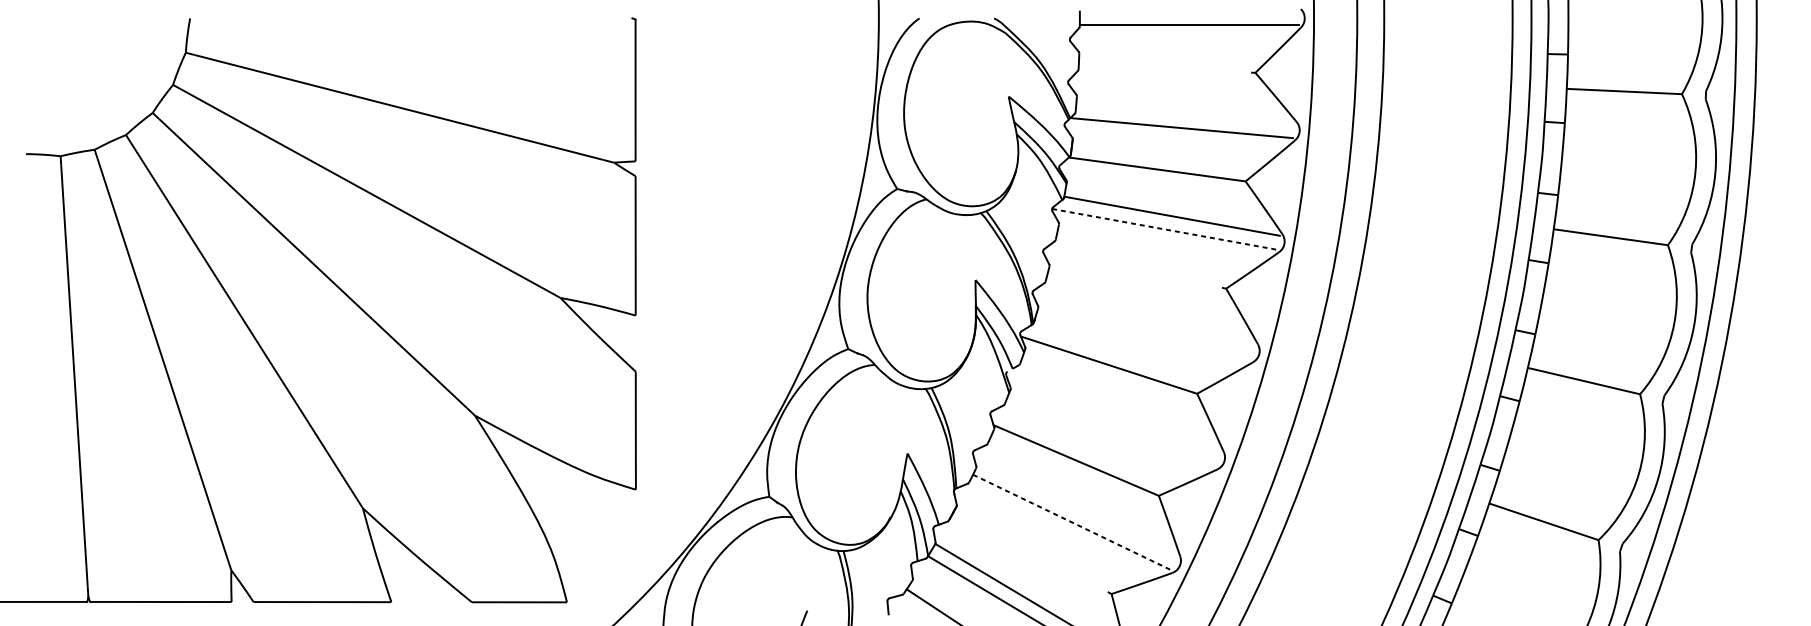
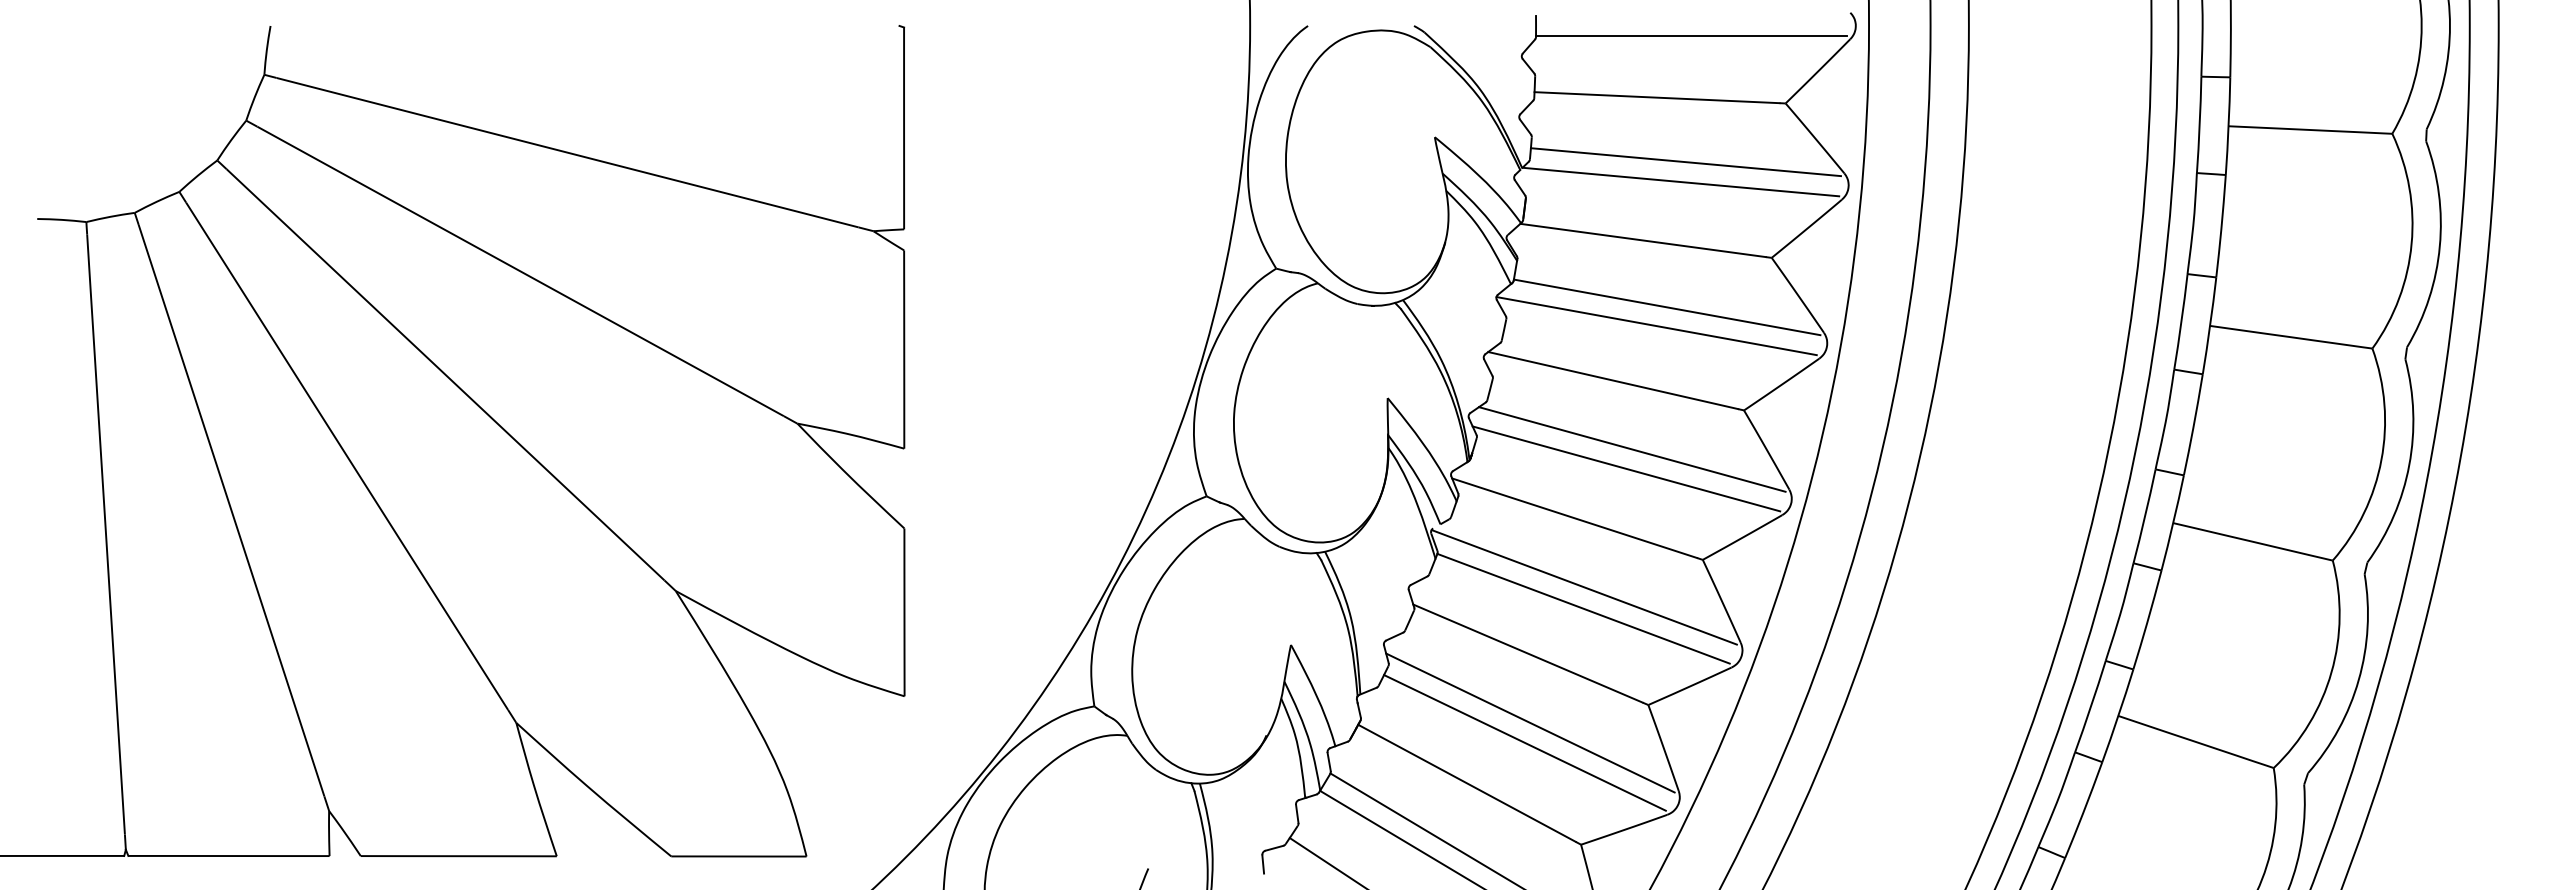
line: (1164, 68) -> (1656, 97), added
line: (1184, 114) -> (1685, 162), added
line: (1164, 229) -> (1656, 326), dashed -> solid
line: (1134, 267) -> (1613, 380), added
line: (1147, 316) -> (1631, 449), added
line: (1143, 329) -> (1626, 468), added
line: (1113, 413) -> (1583, 587), added
line: (1113, 427) -> (1583, 608), added
line: (1076, 508) -> (1530, 722), added
line: (1072, 522) -> (1525, 743), dashed -> solid
line: (1031, 550) -> (1466, 782), added

